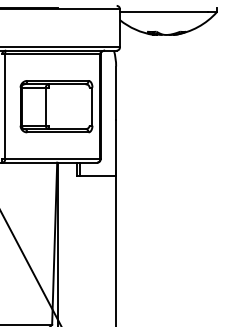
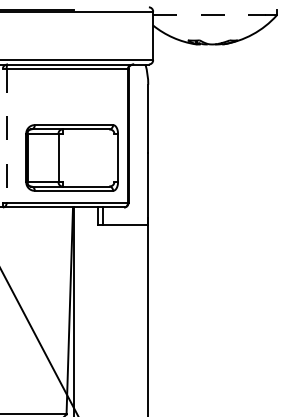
line: (164, 12) -> (210, 15), solid -> dashed
part: (56, 106) -> (71, 157), moved
line: (5, 107) -> (6, 136), solid -> dashed

